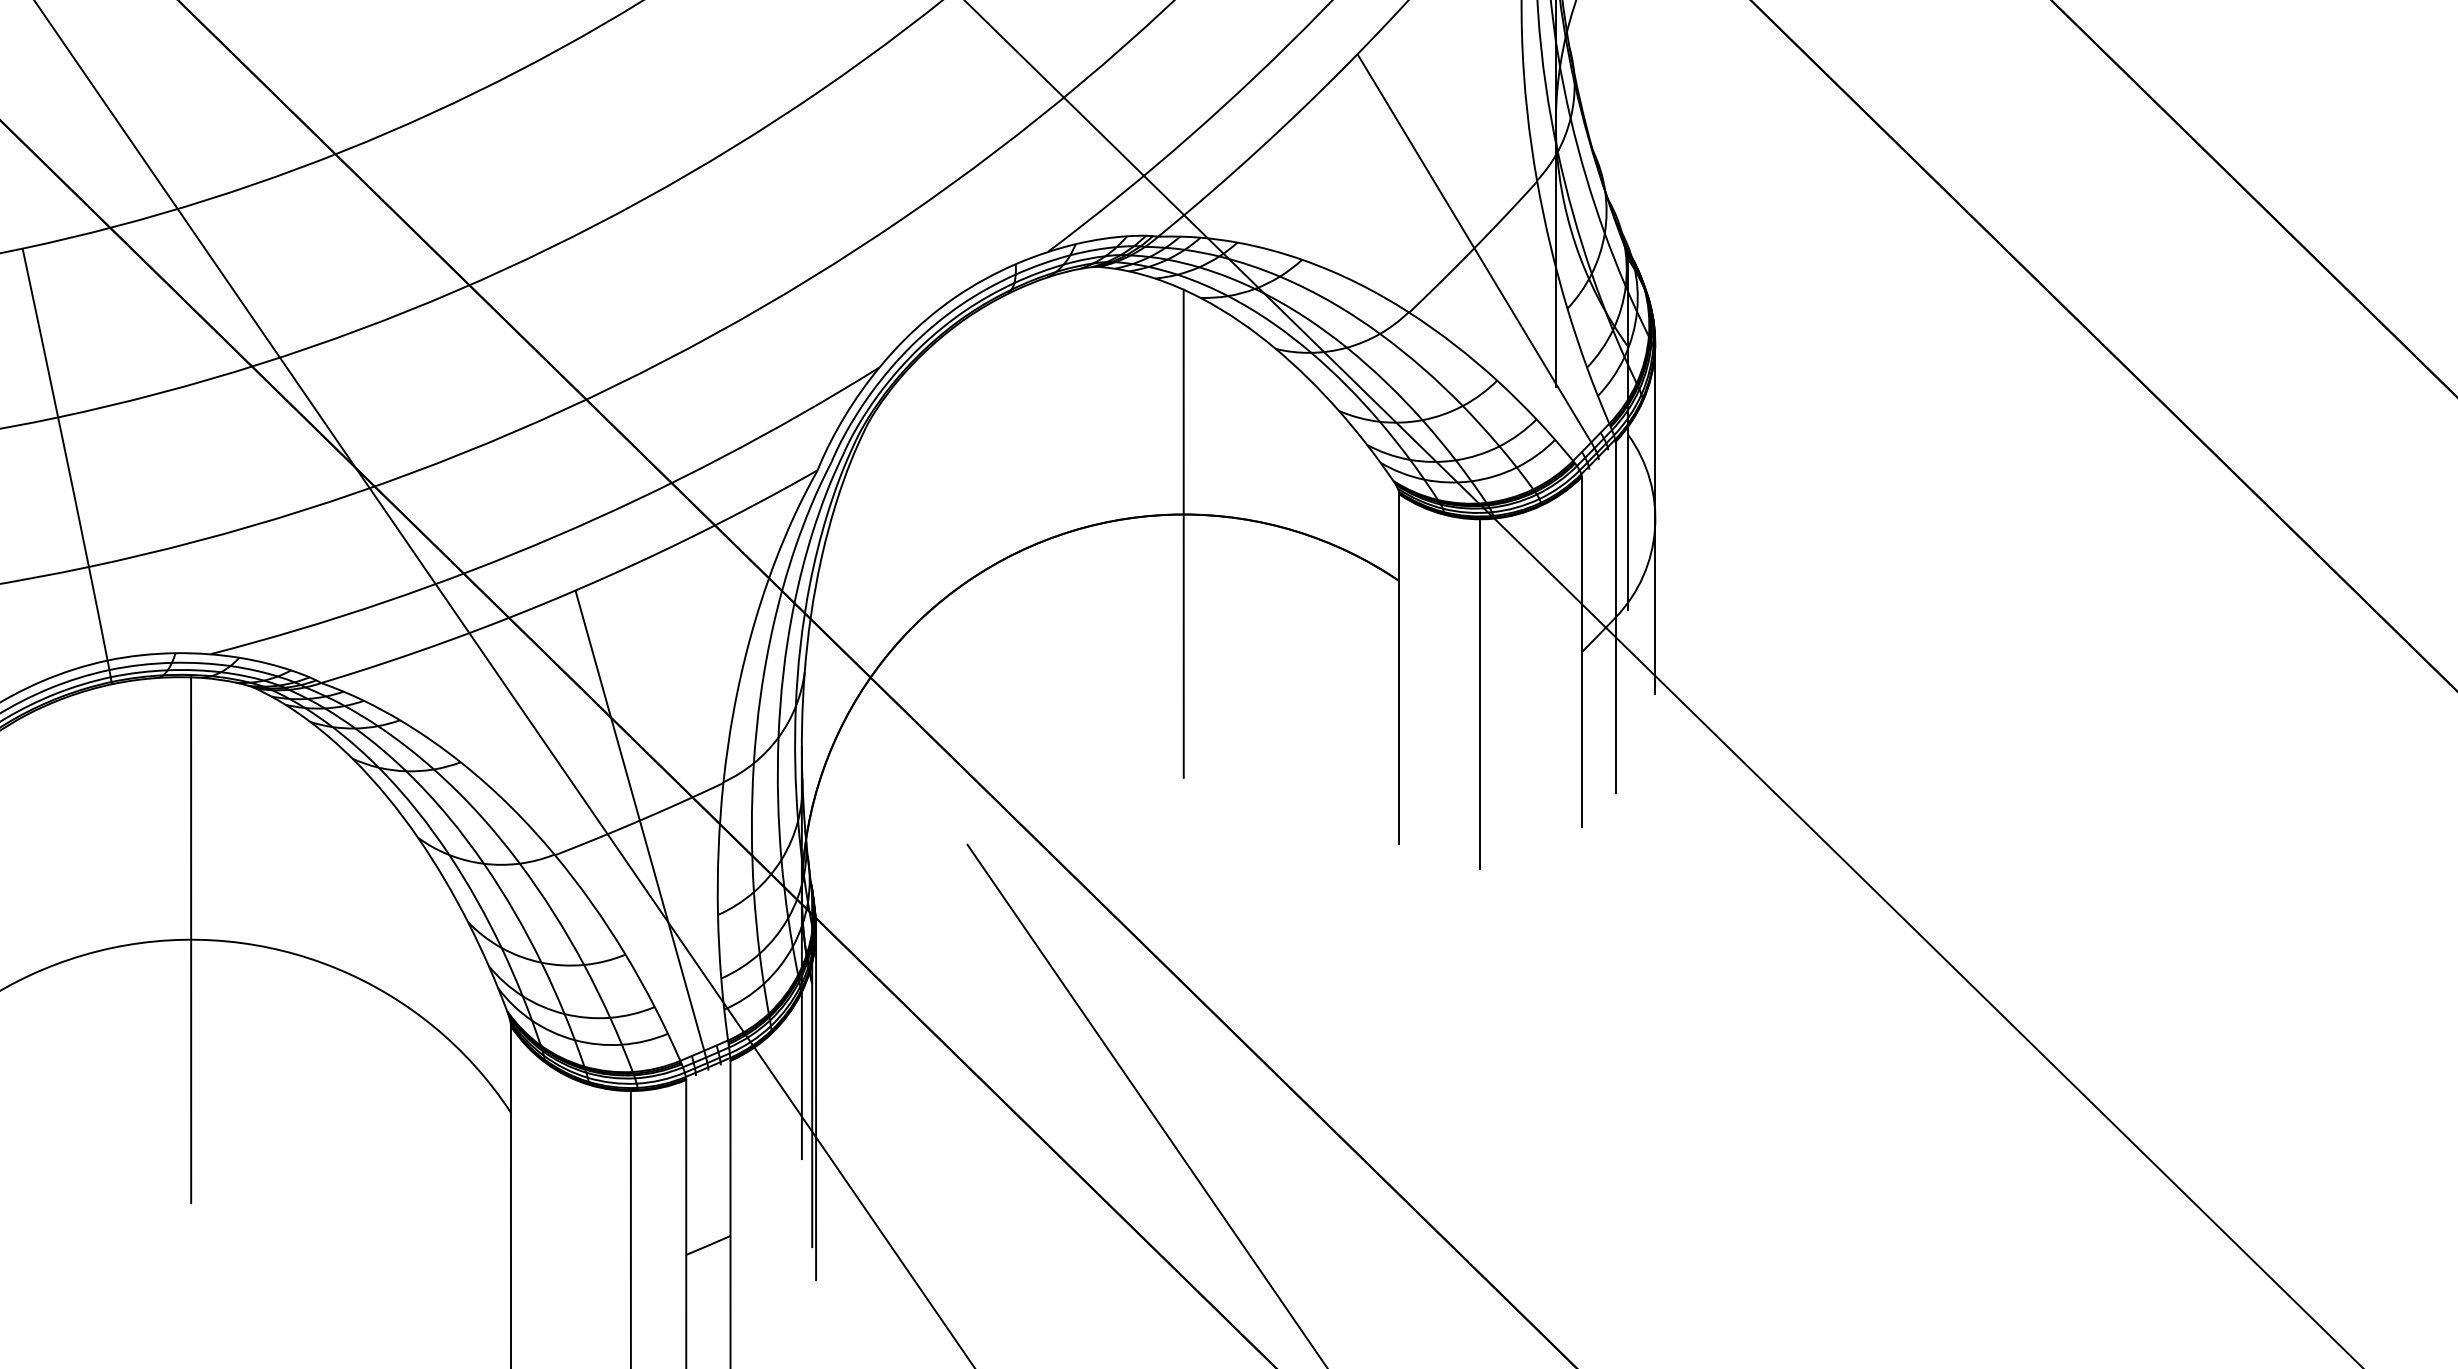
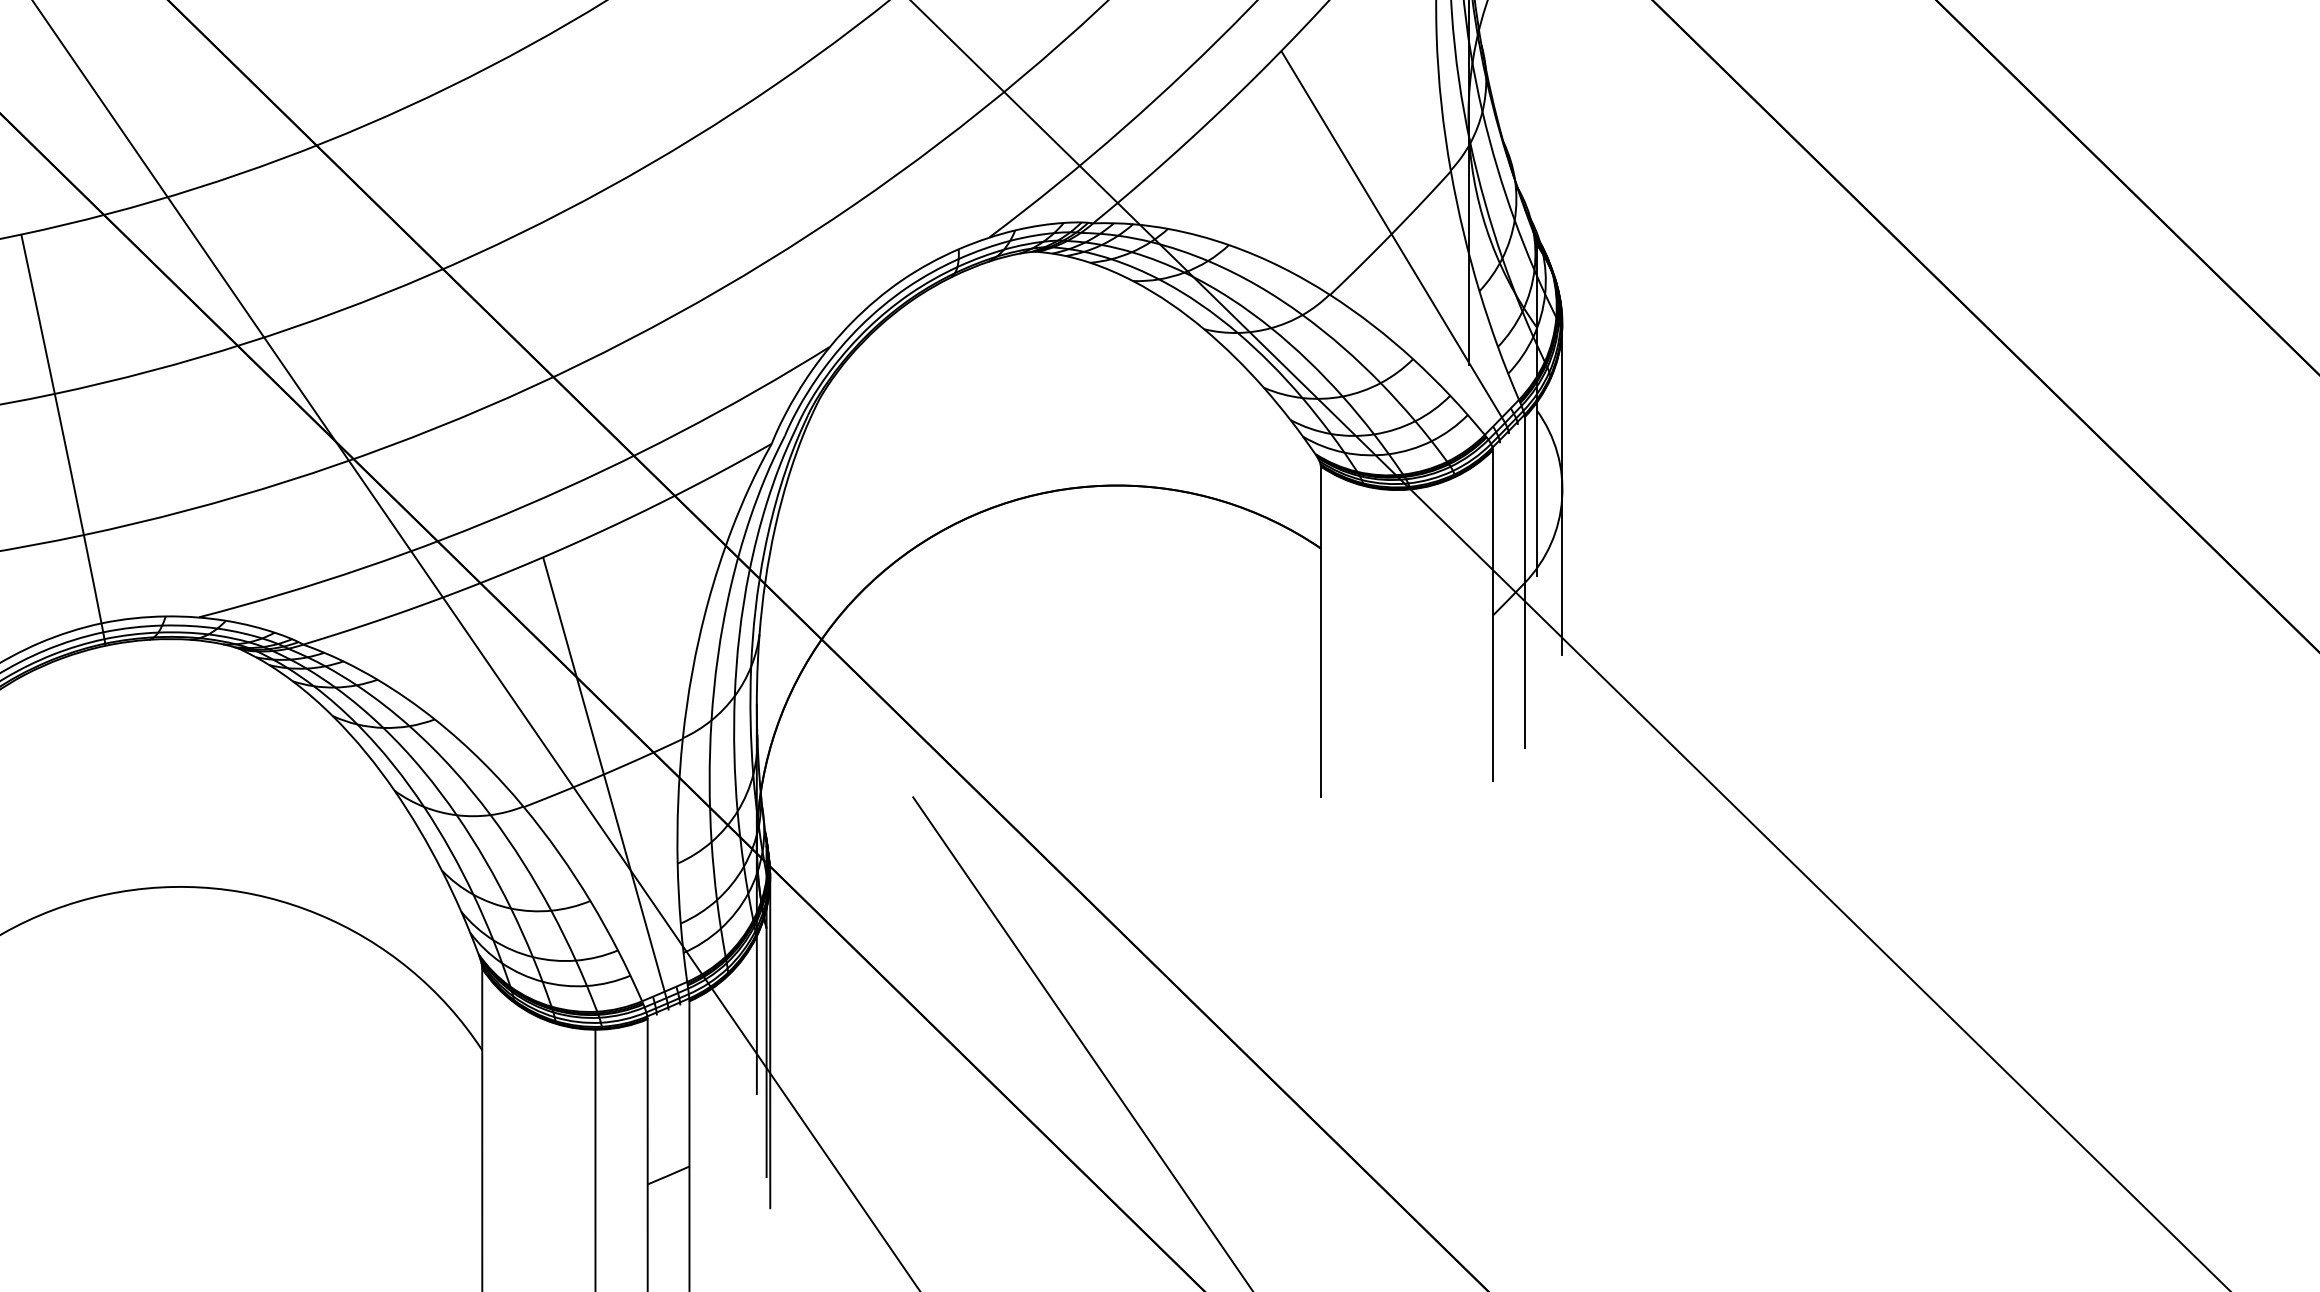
line: (1183, 533) -> (1117, 503), removed
line: (1480, 694) -> (1397, 655), removed
line: (191, 940) -> (180, 887), removed

